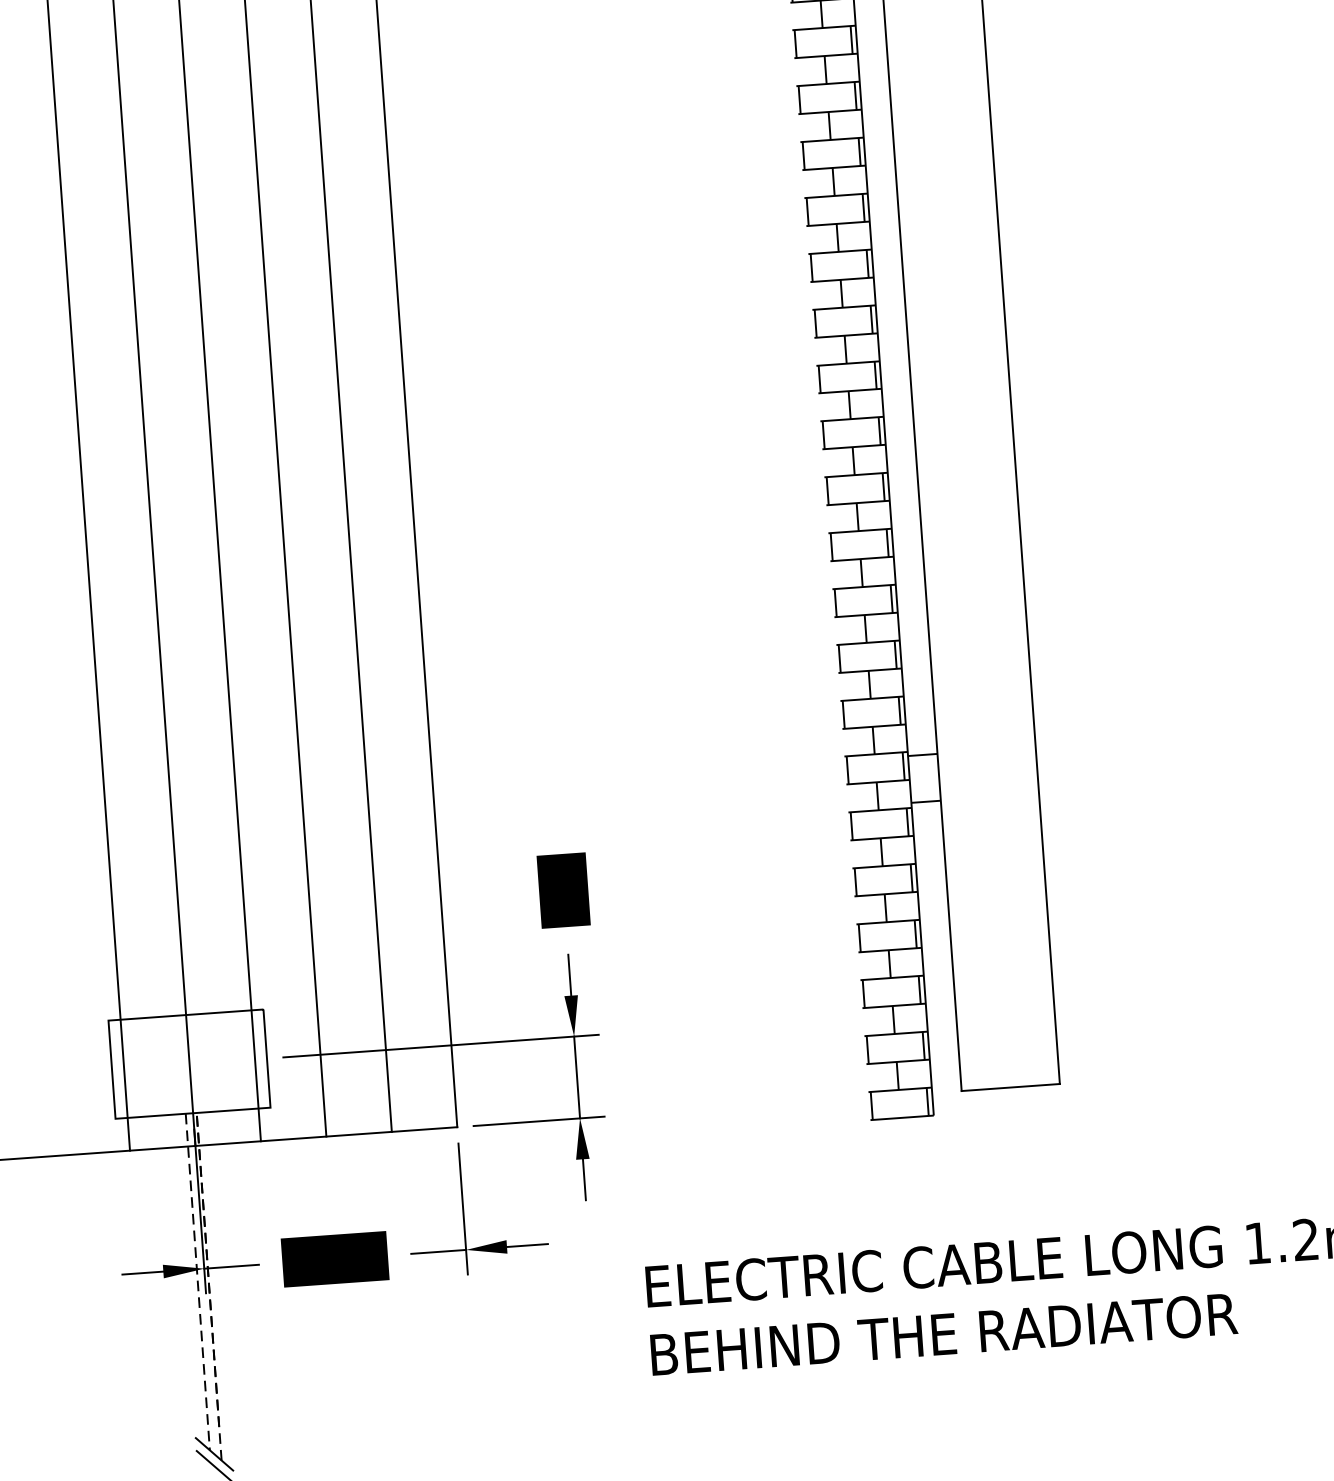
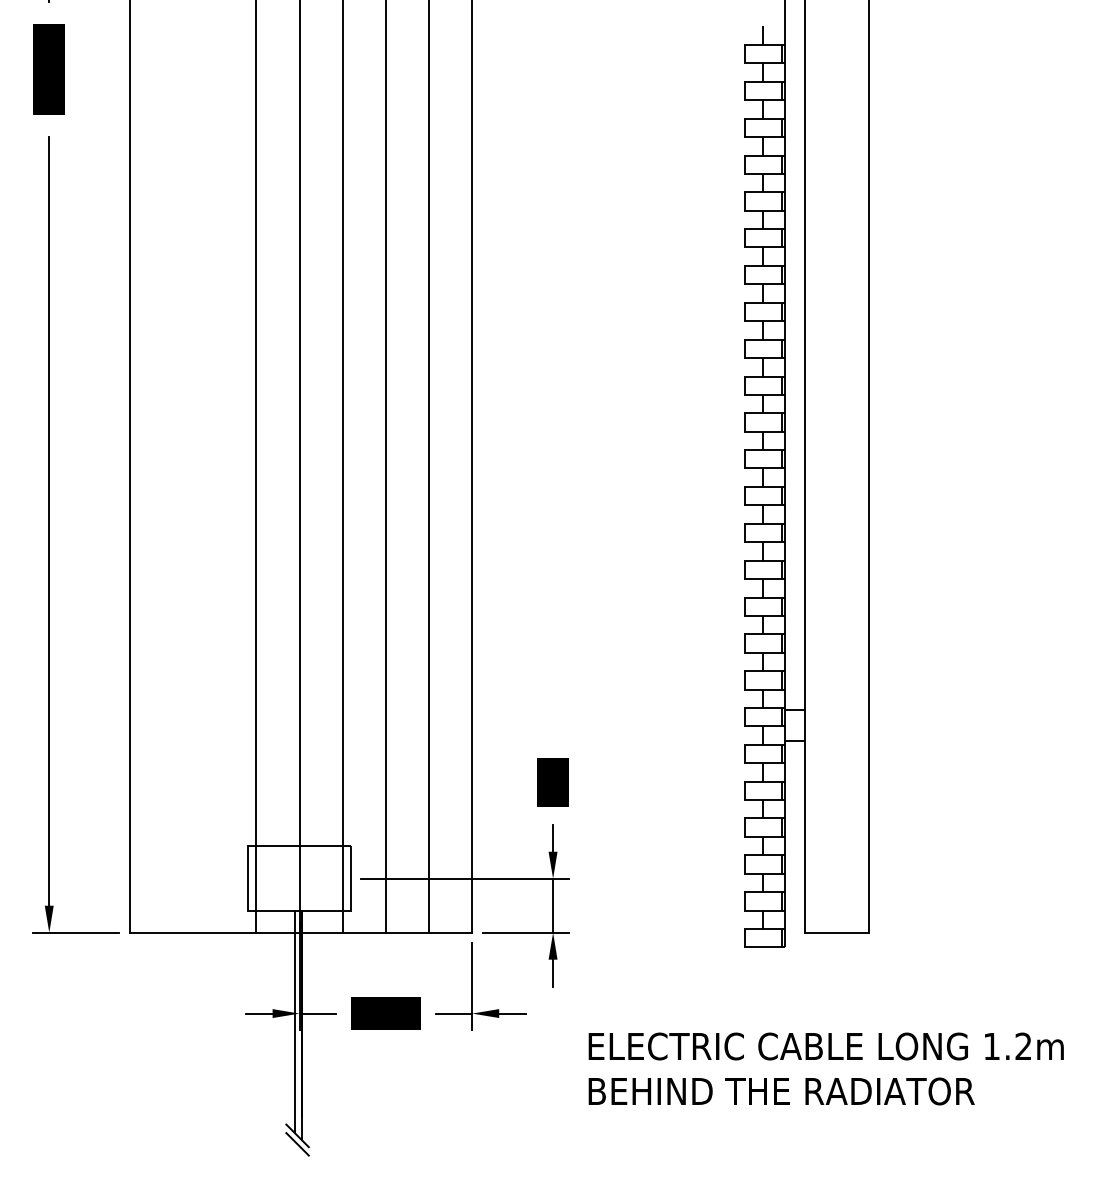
line: (197, 1128) -> (301, 921), dashed -> solid
line: (197, 1282) -> (294, 1022), dashed -> solid

